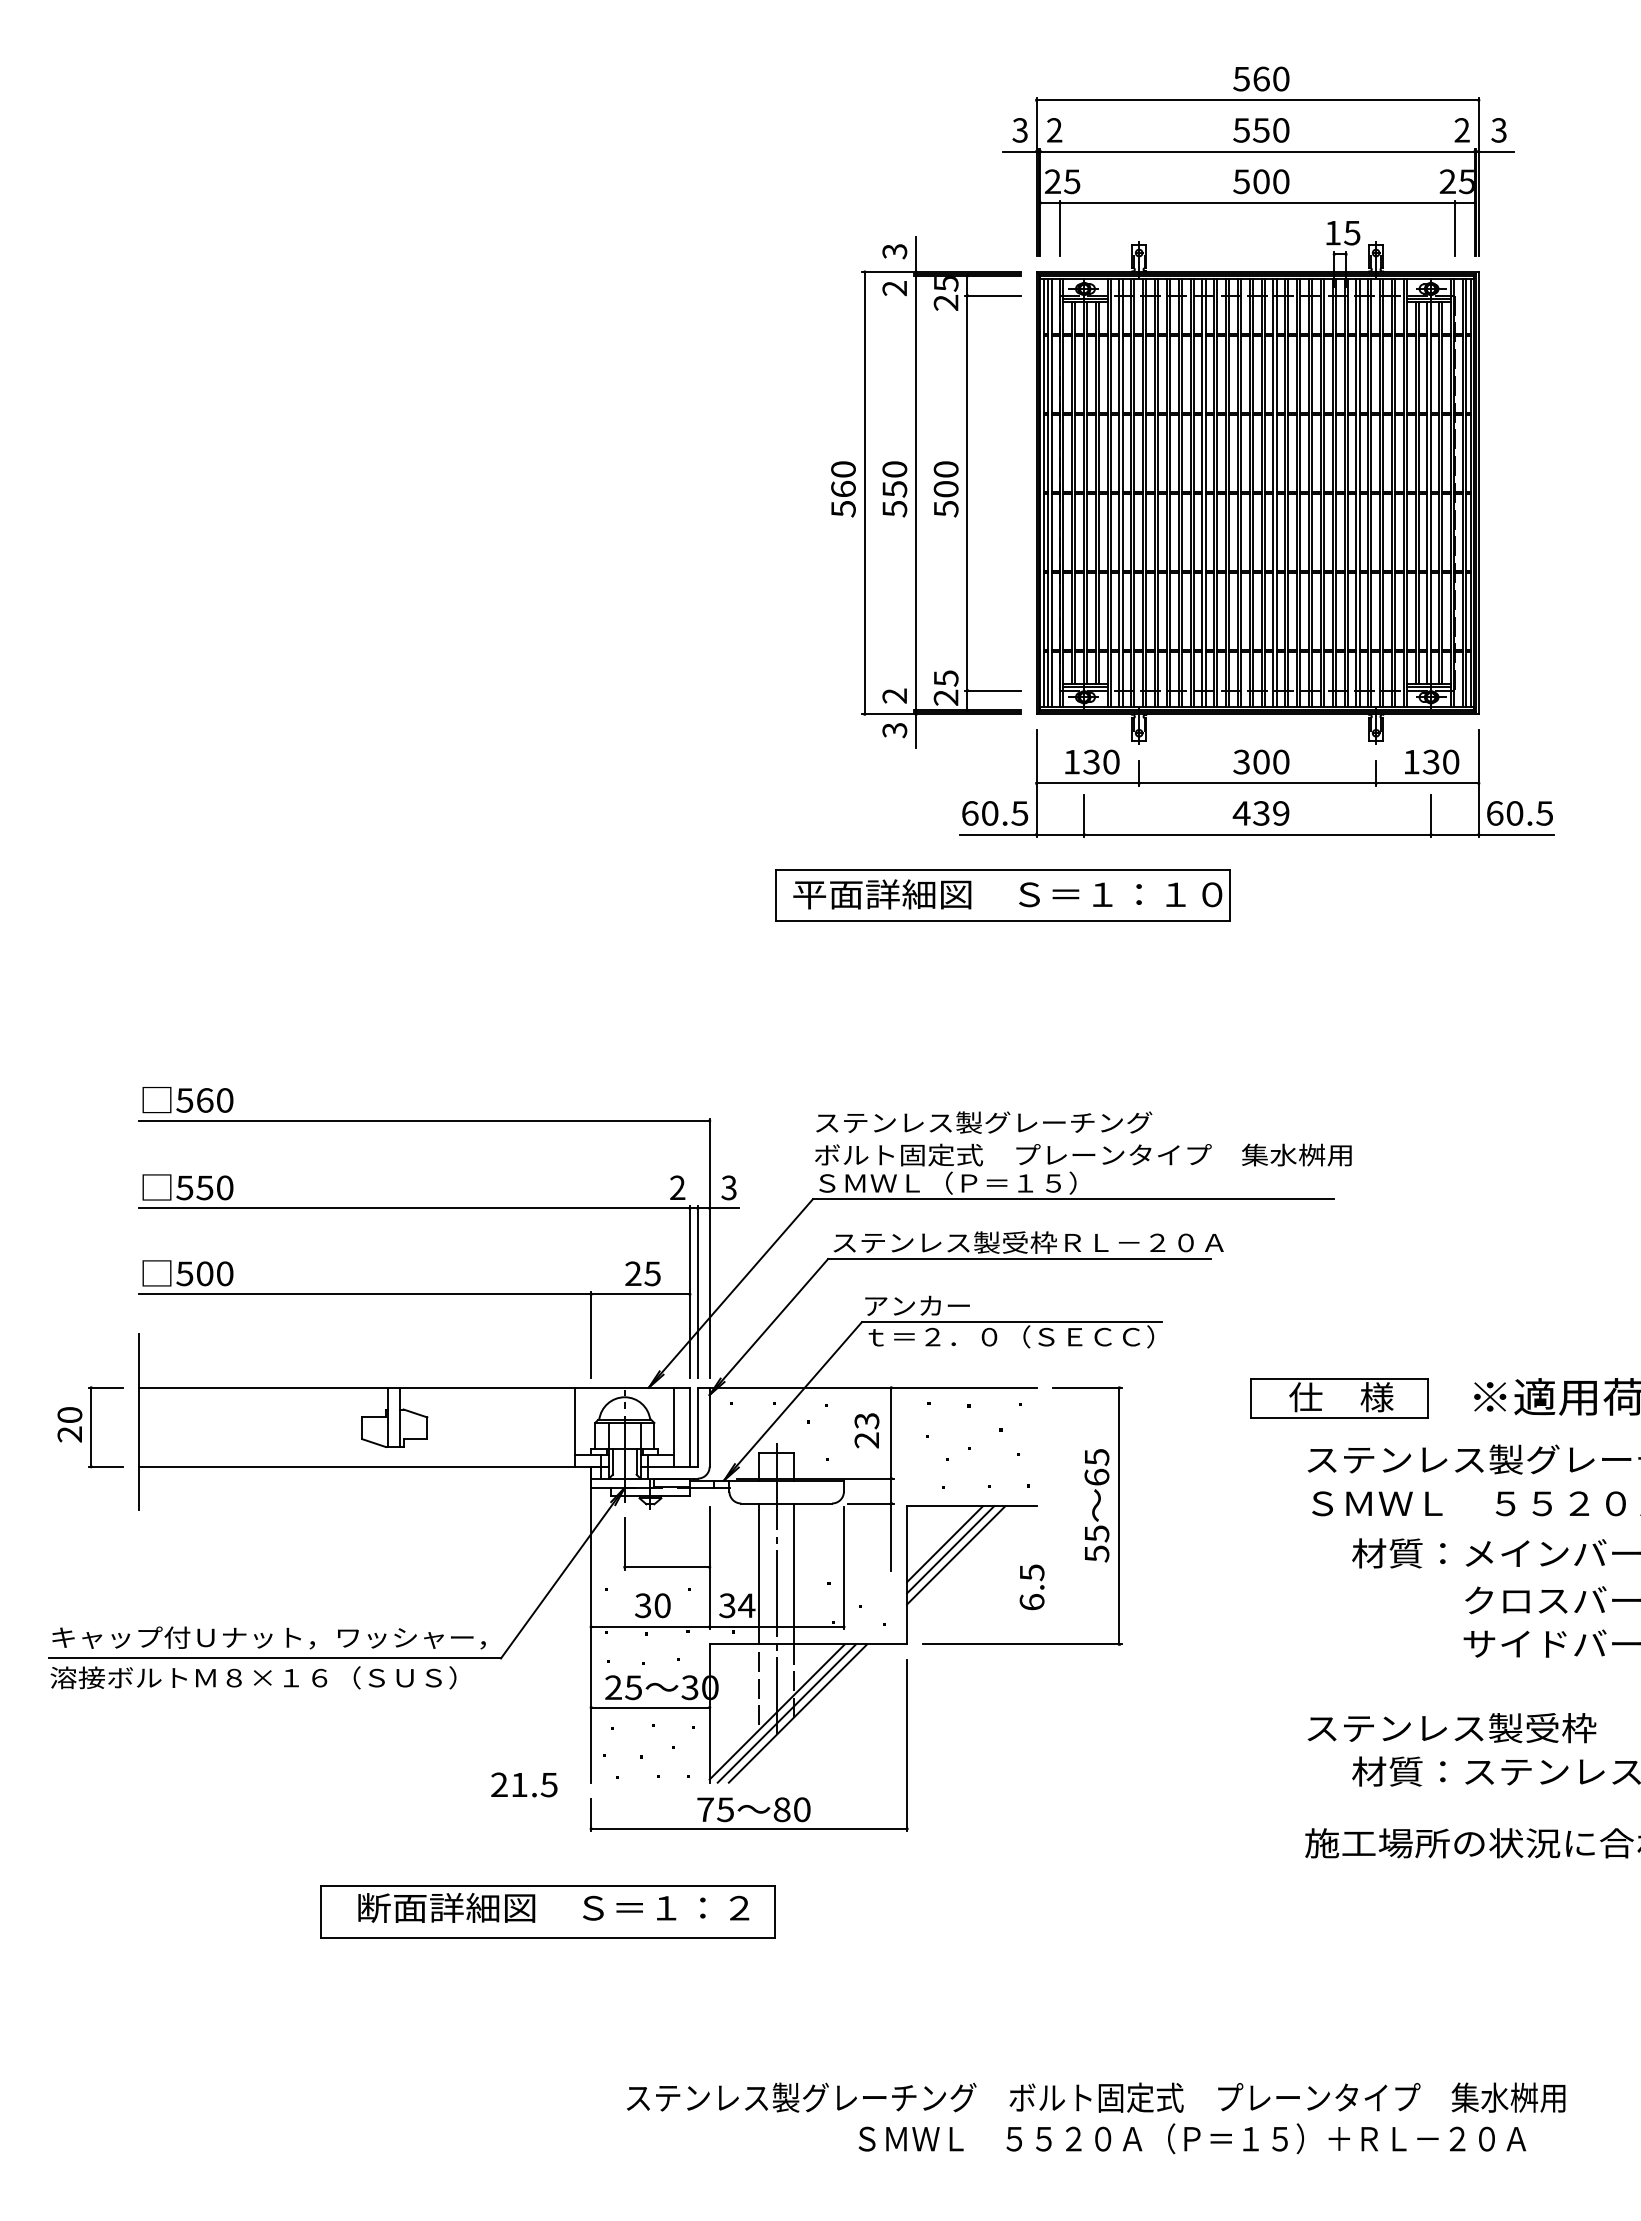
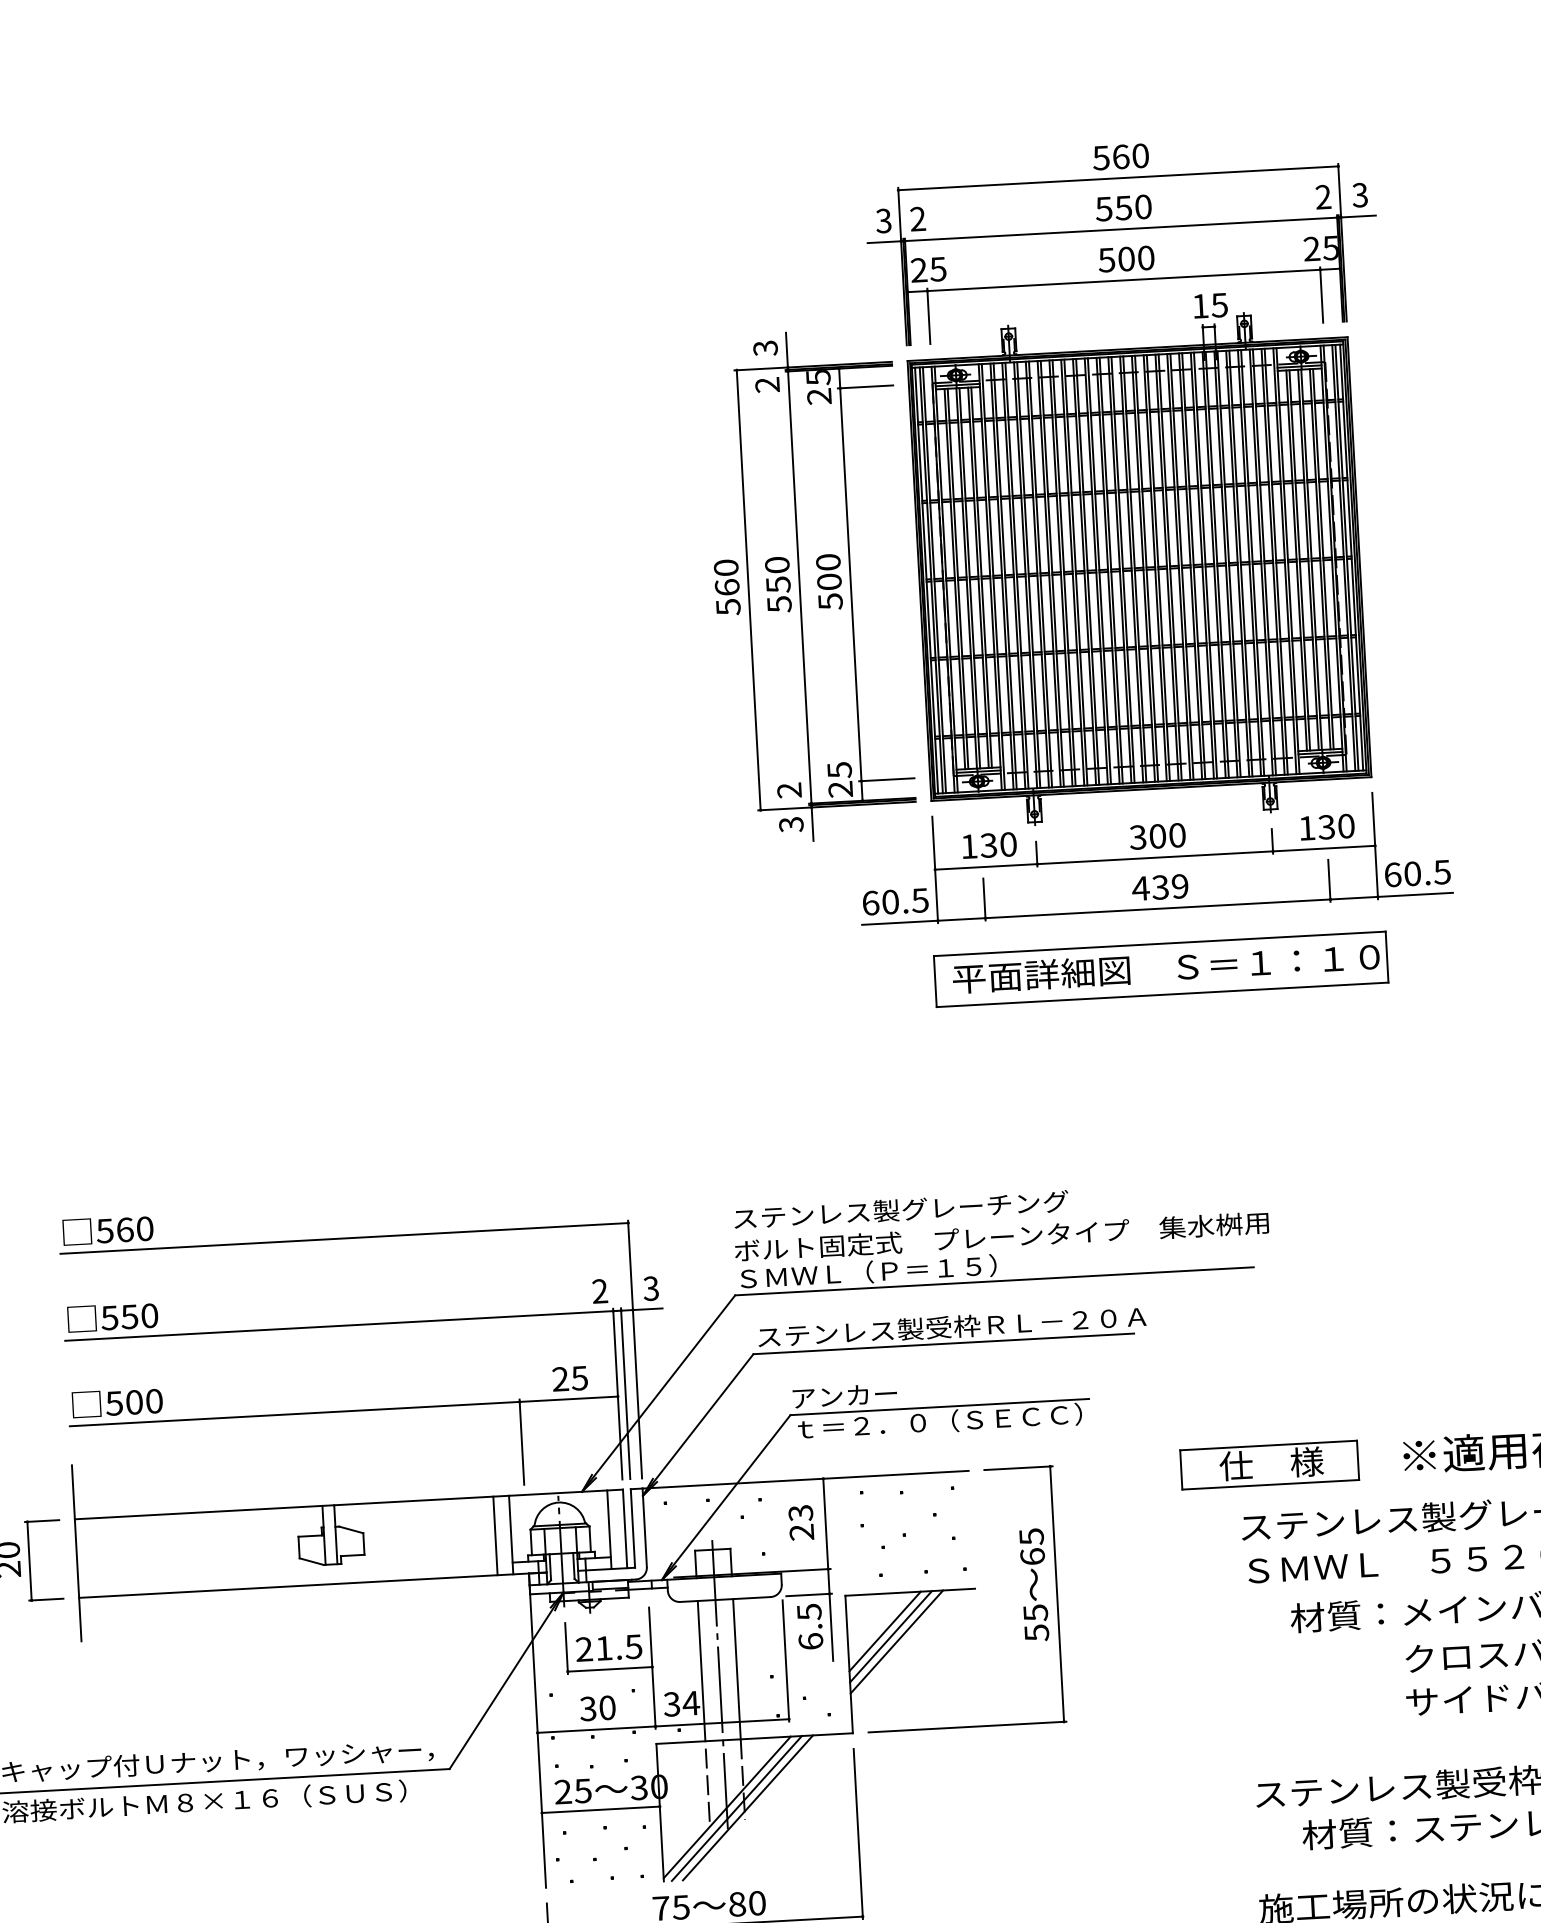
part: (1002, 895) -> (1161, 969), moved
line: (559, 1426) -> (495, 1535), added
text: (1031, 1587) -> (809, 1626), moved
text: (524, 1784) -> (609, 1647), moved

